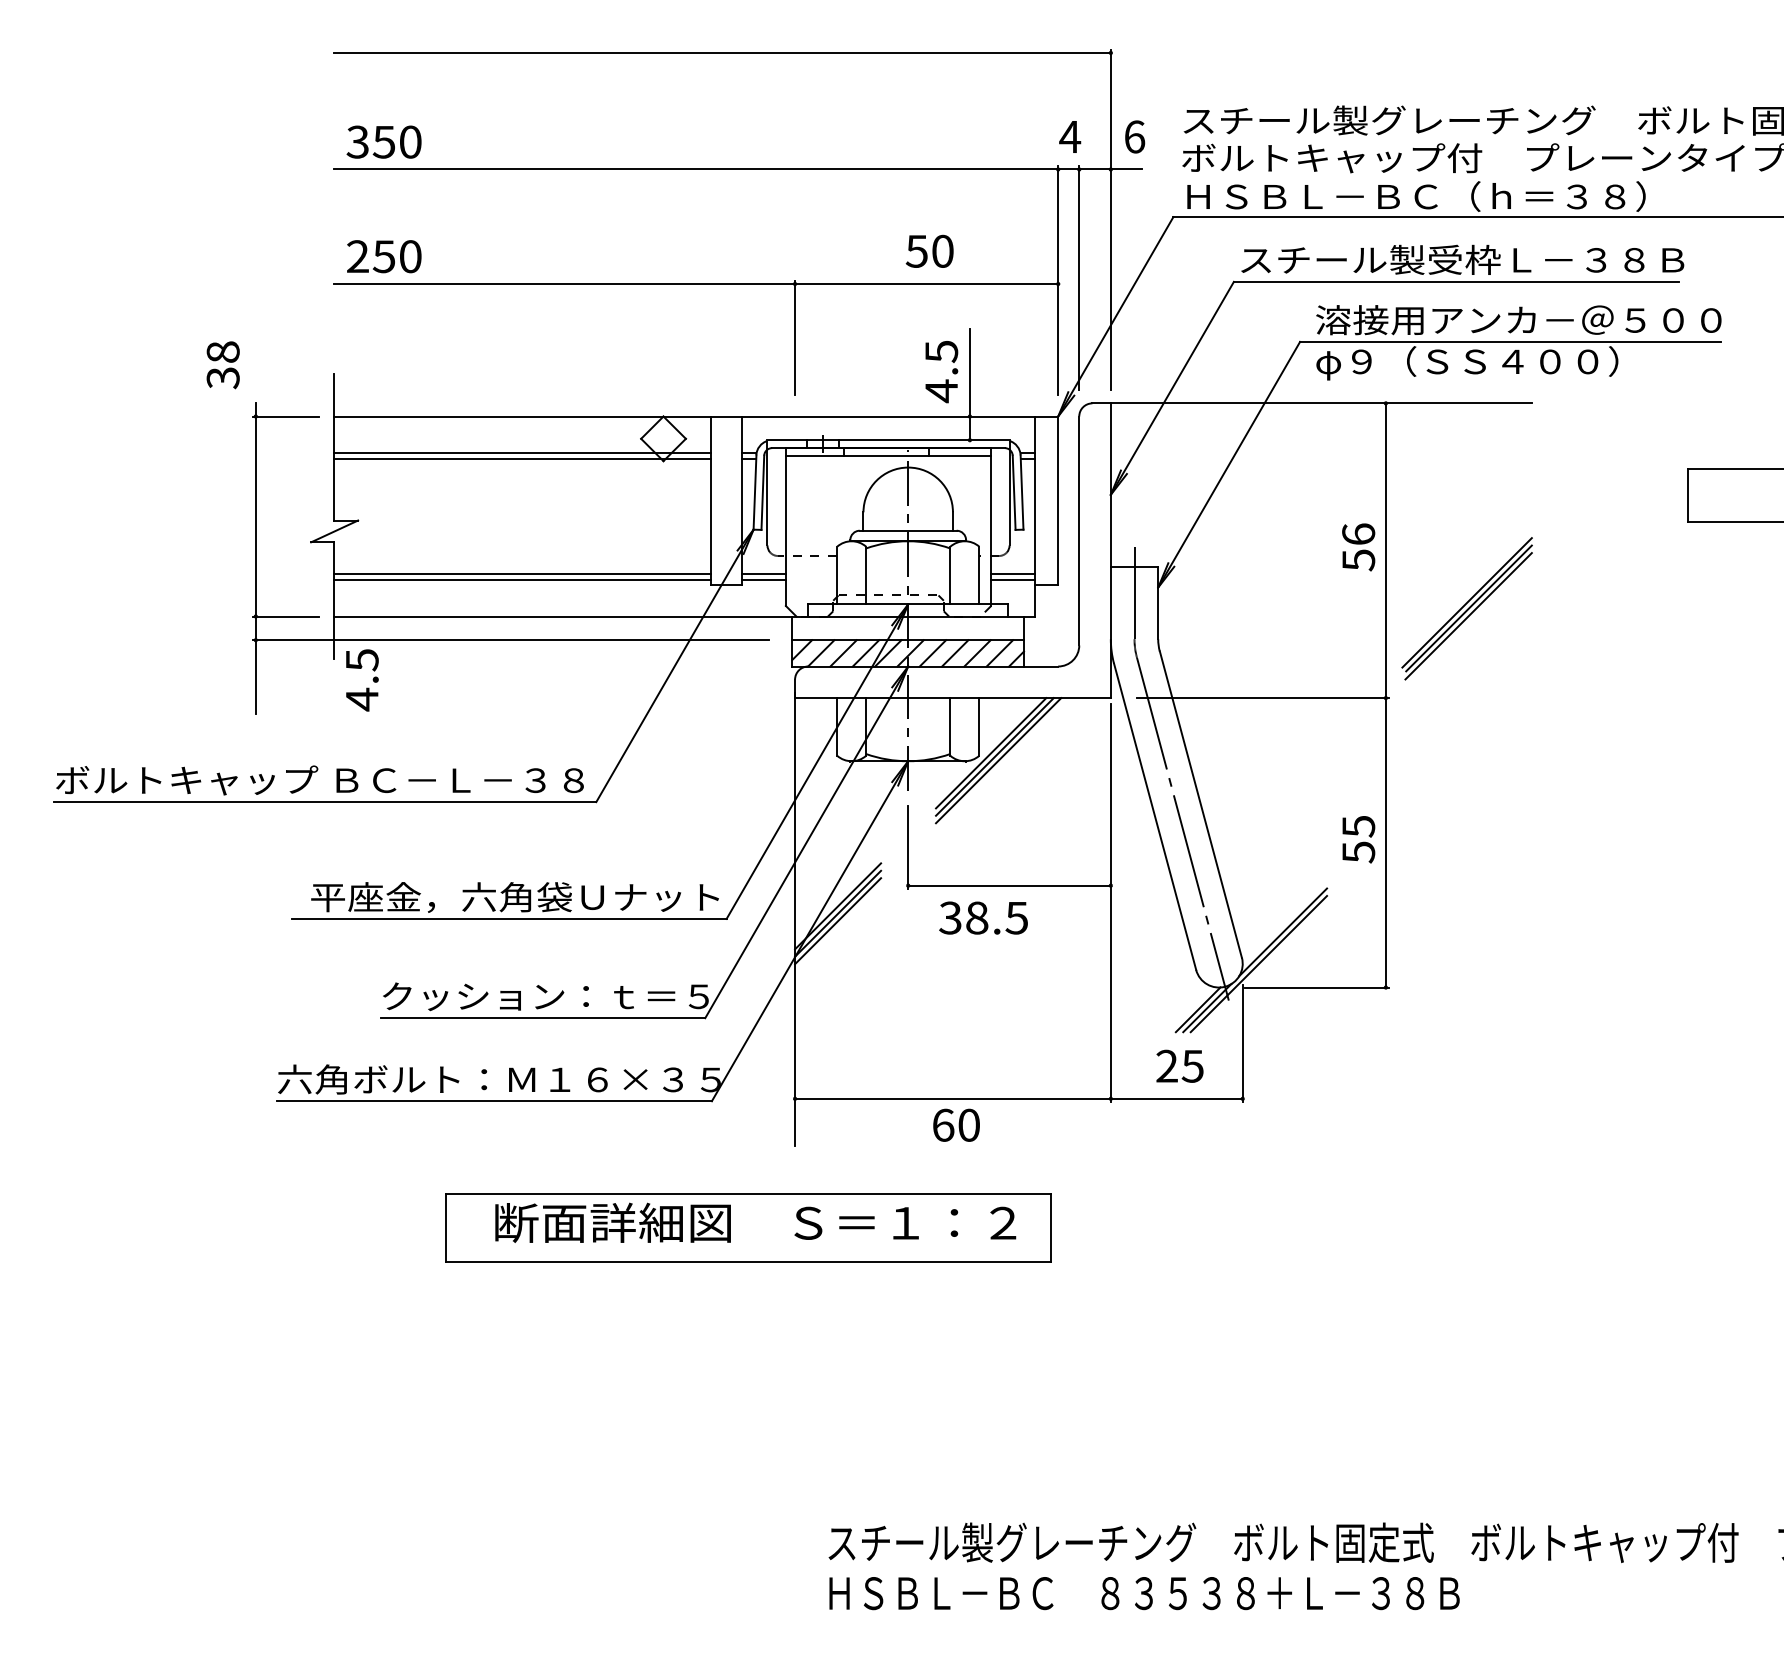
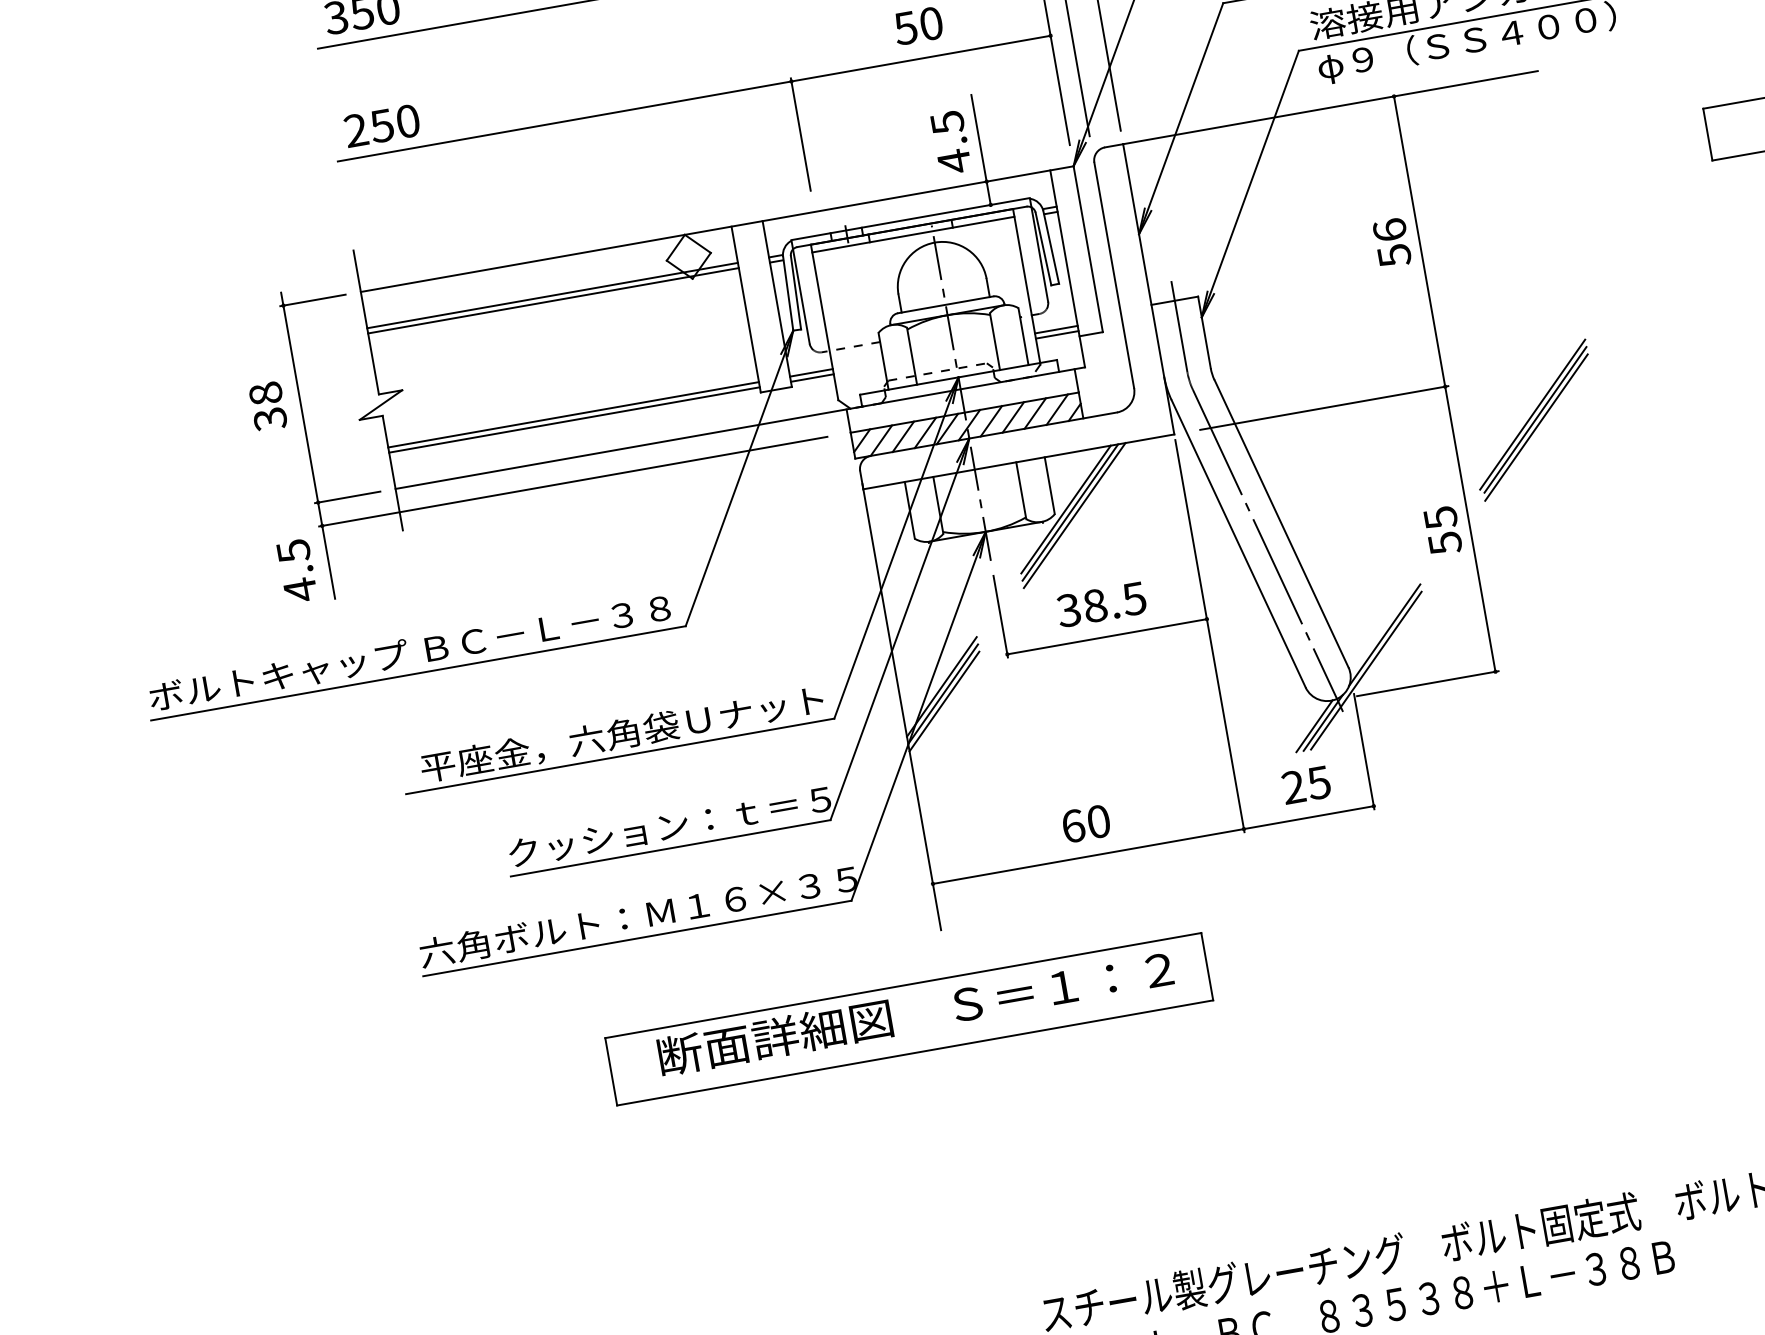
text: (222, 365) -> (267, 406), moved
part: (1466, 608) -> (1533, 420), moved
text: (362, 680) -> (297, 571), moved
text: (983, 917) -> (1101, 604), moved
text: (956, 1124) -> (1086, 823), moved

